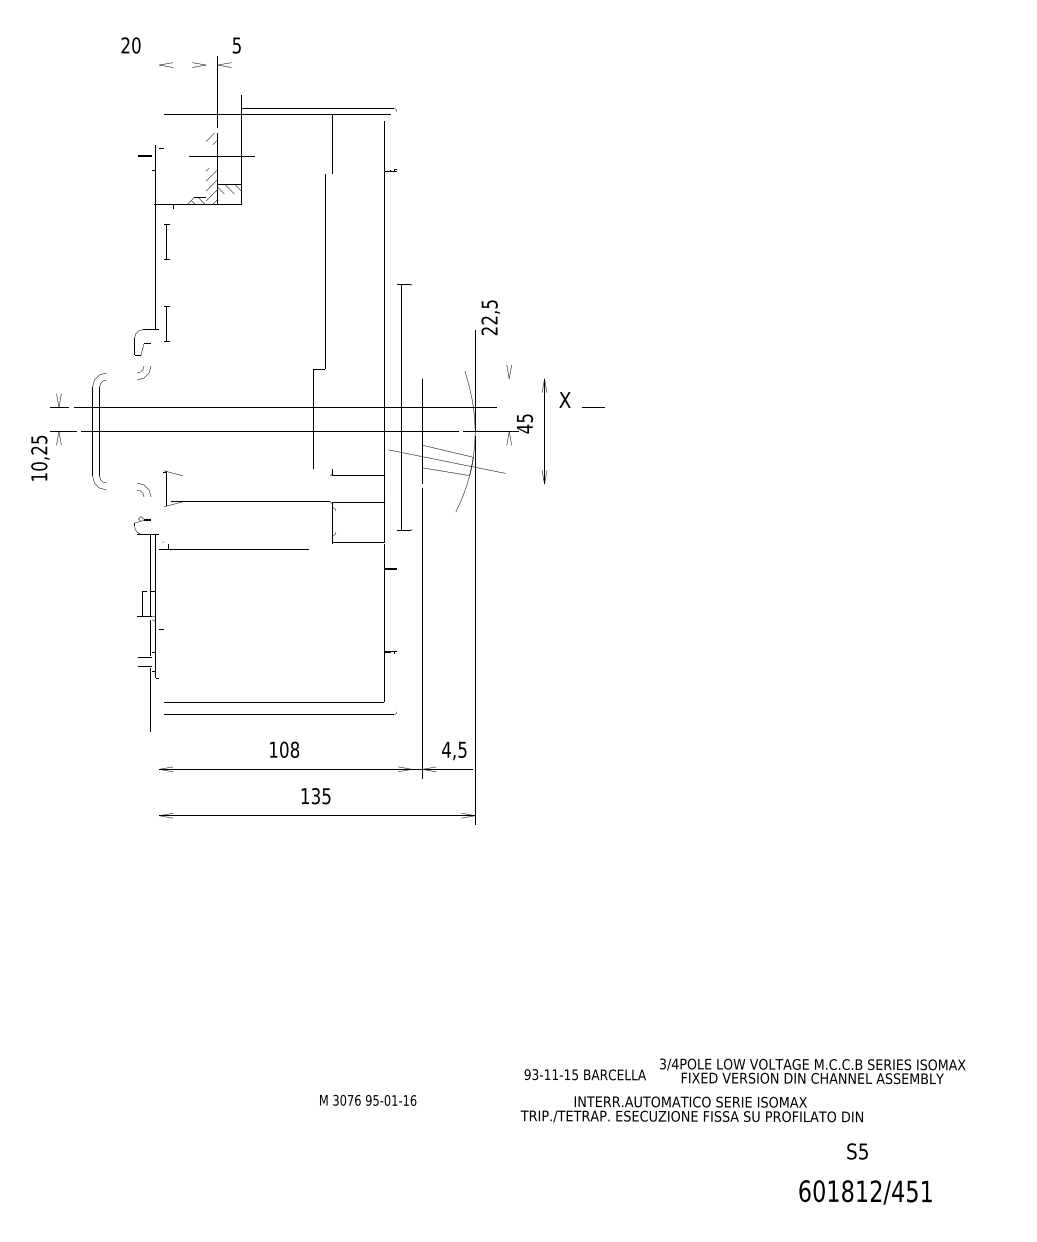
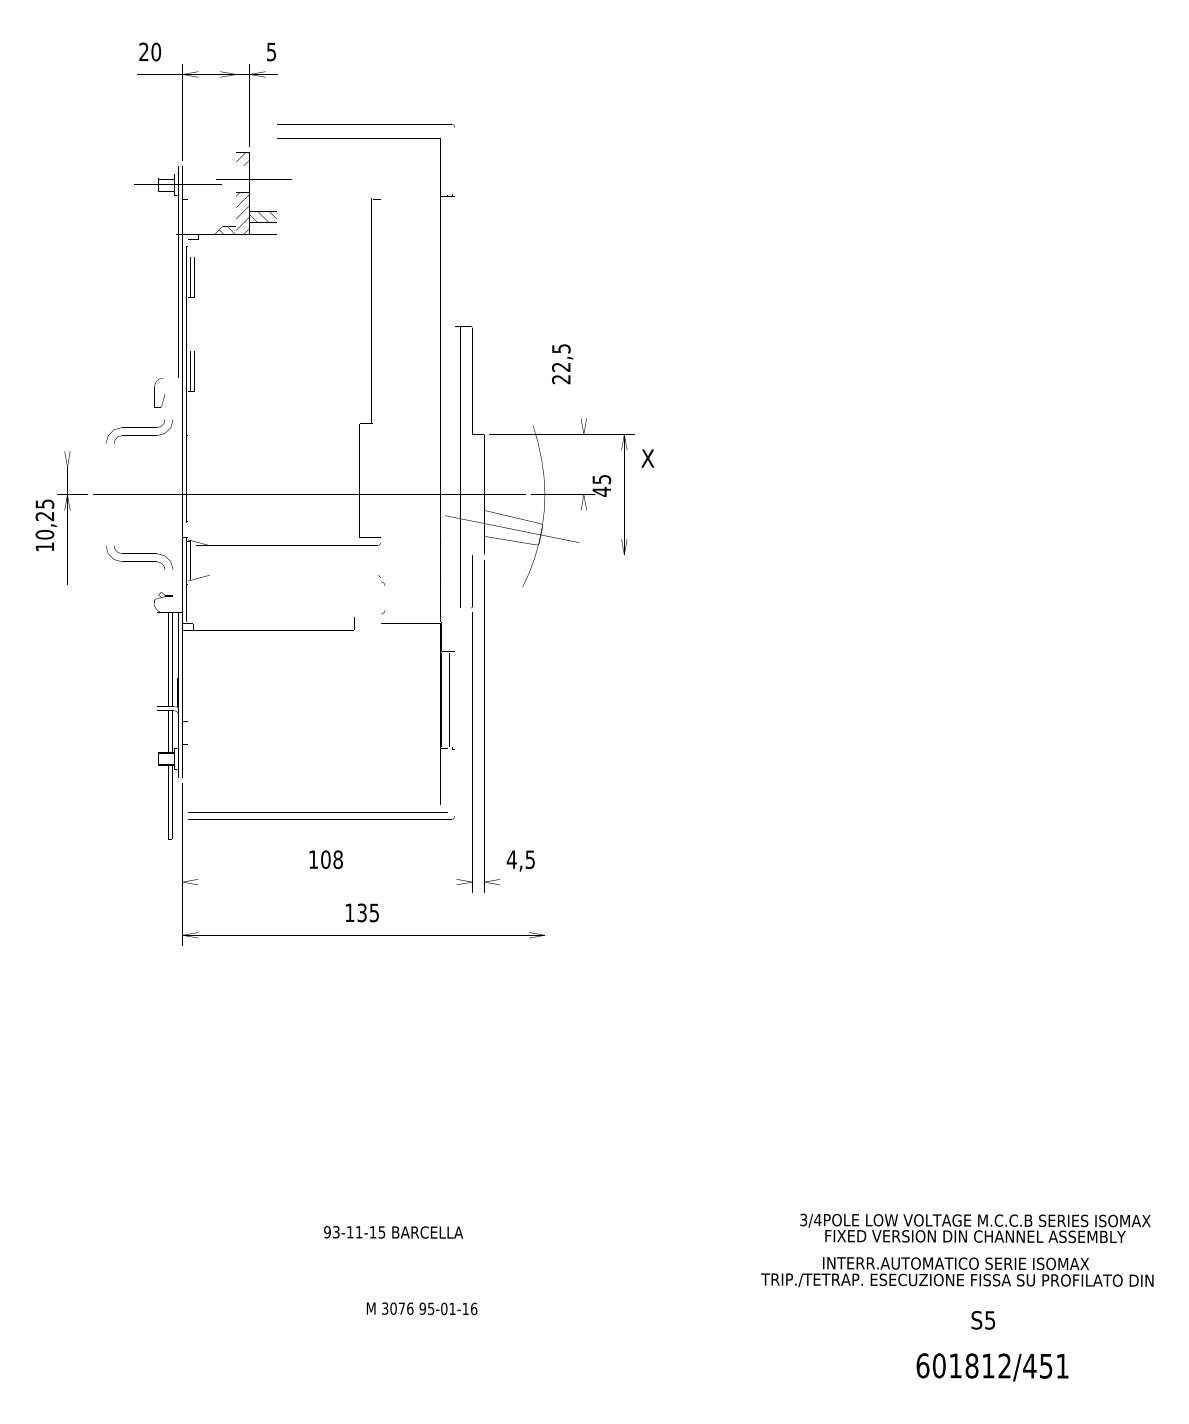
text: (812, 1071) -> (975, 1228), moved
text: (584, 1074) -> (392, 1232), moved
text: (368, 1099) -> (422, 1307), moved
text: (691, 1109) -> (956, 1272), moved

